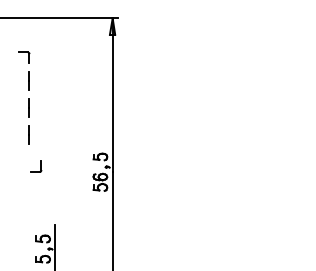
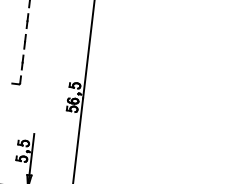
part: (36, 166) -> (16, 80), moved

